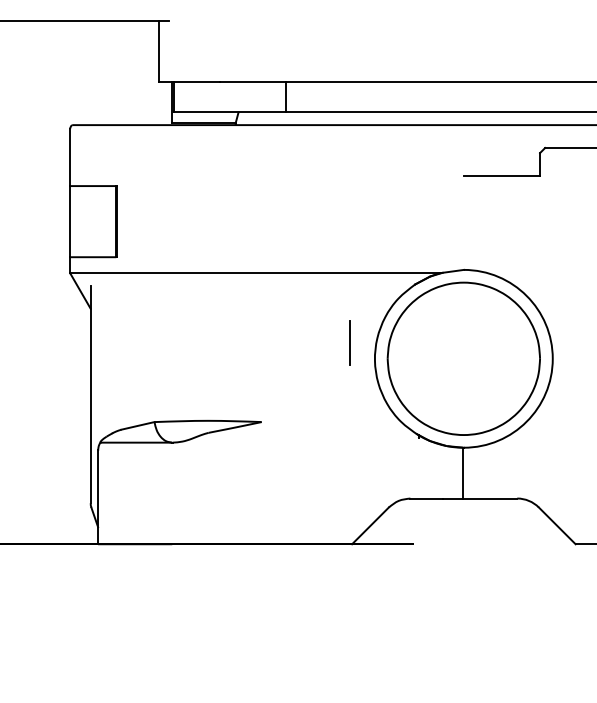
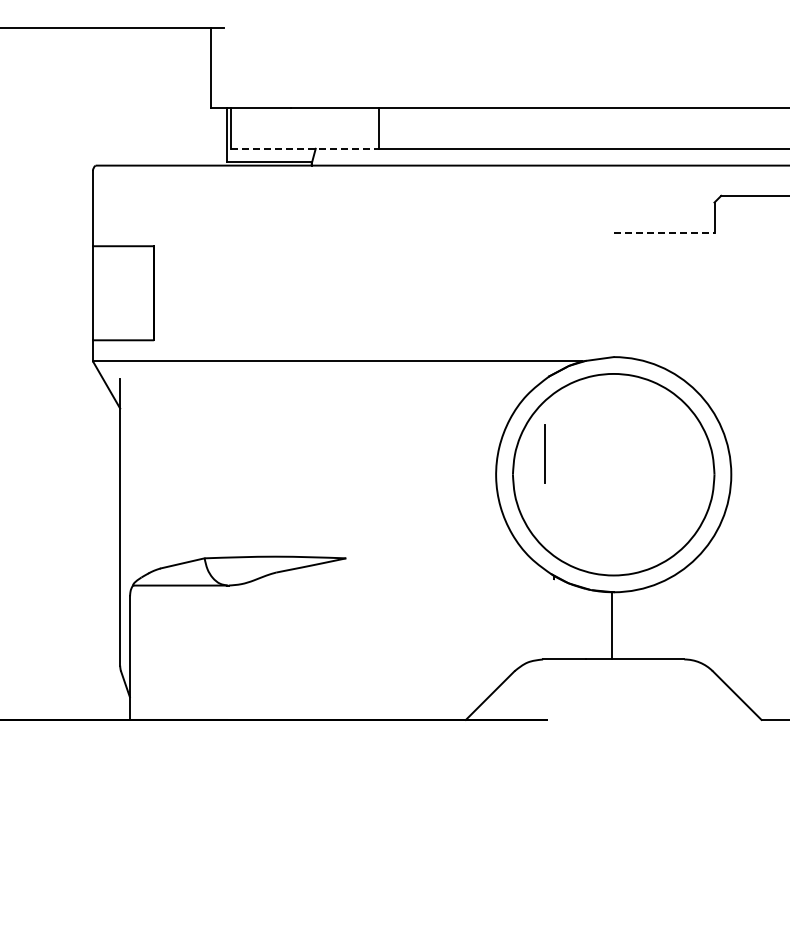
line: (230, 112) -> (304, 148), solid -> dashed
line: (502, 175) -> (664, 232), solid -> dashed
line: (349, 342) -> (544, 453), moved

